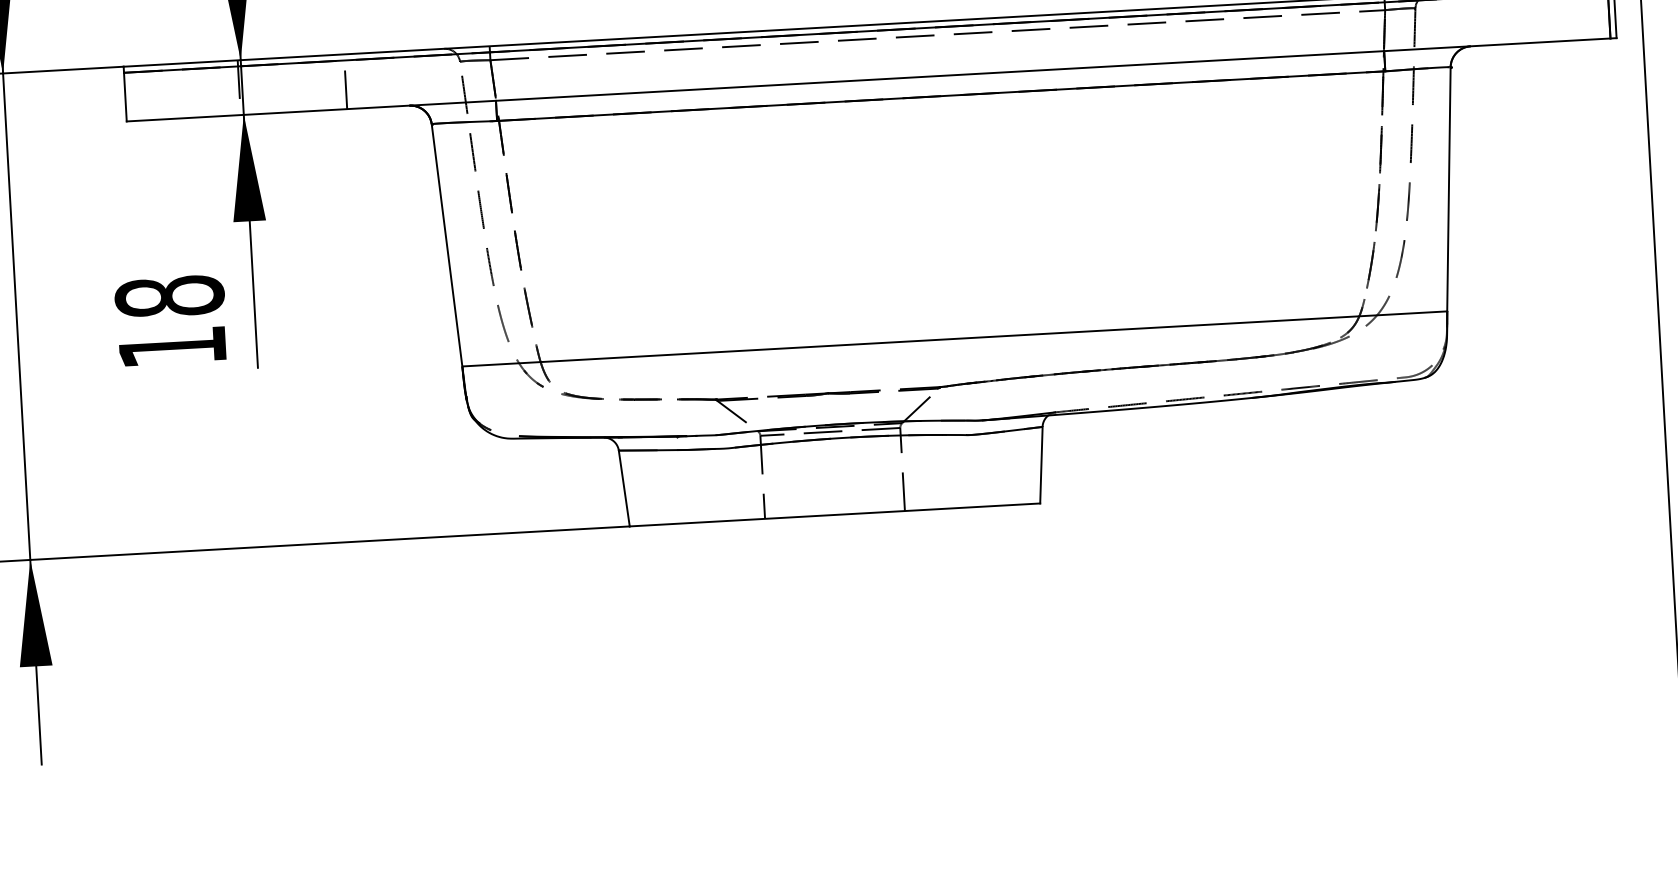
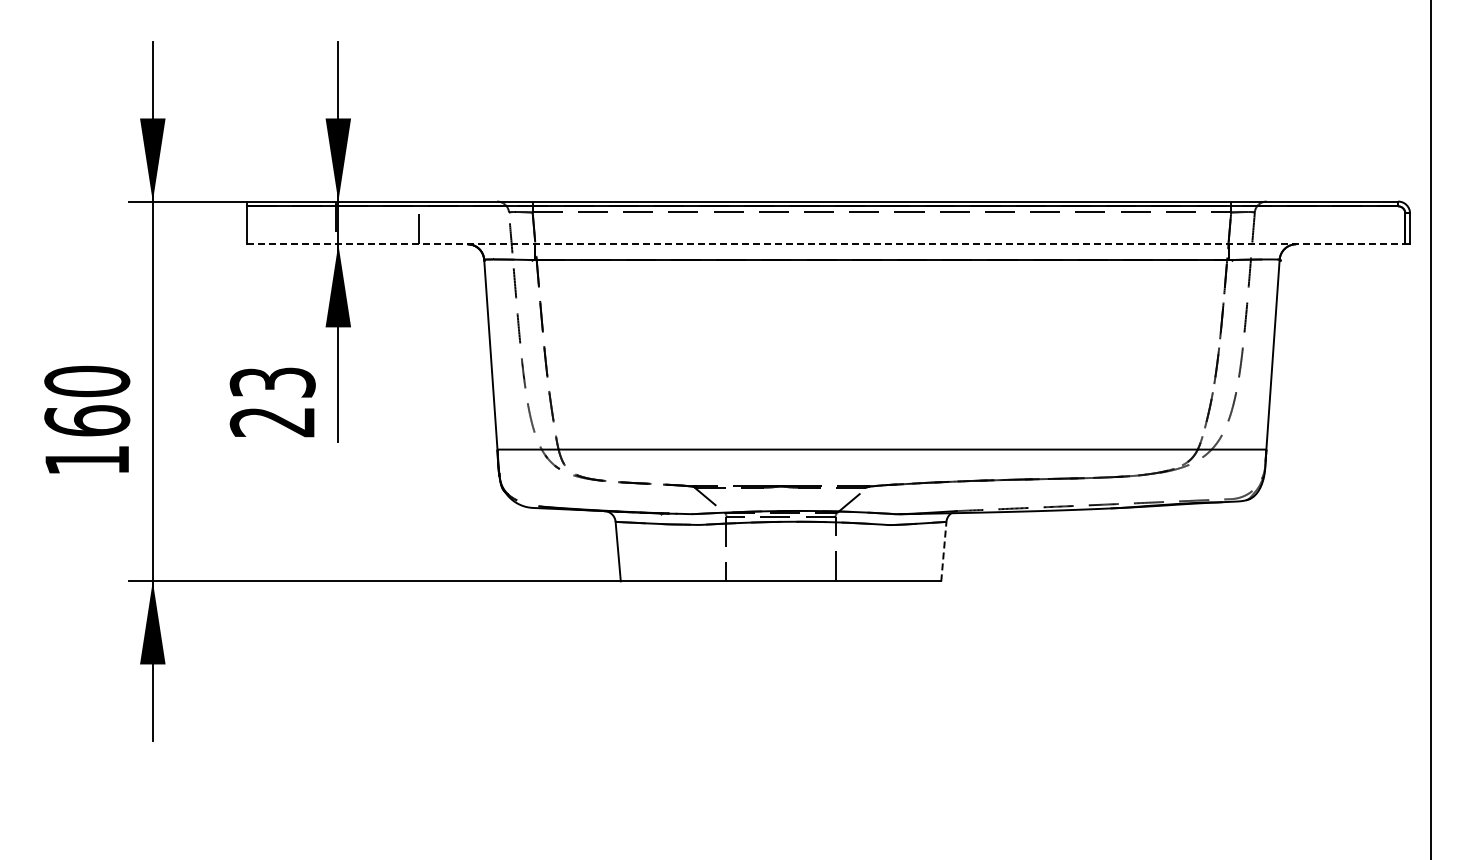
line: (869, 80) -> (826, 244), solid -> dashed
text: (170, 322) -> (272, 402), 18 -> 23
line: (1040, 465) -> (943, 551), solid -> dashed

